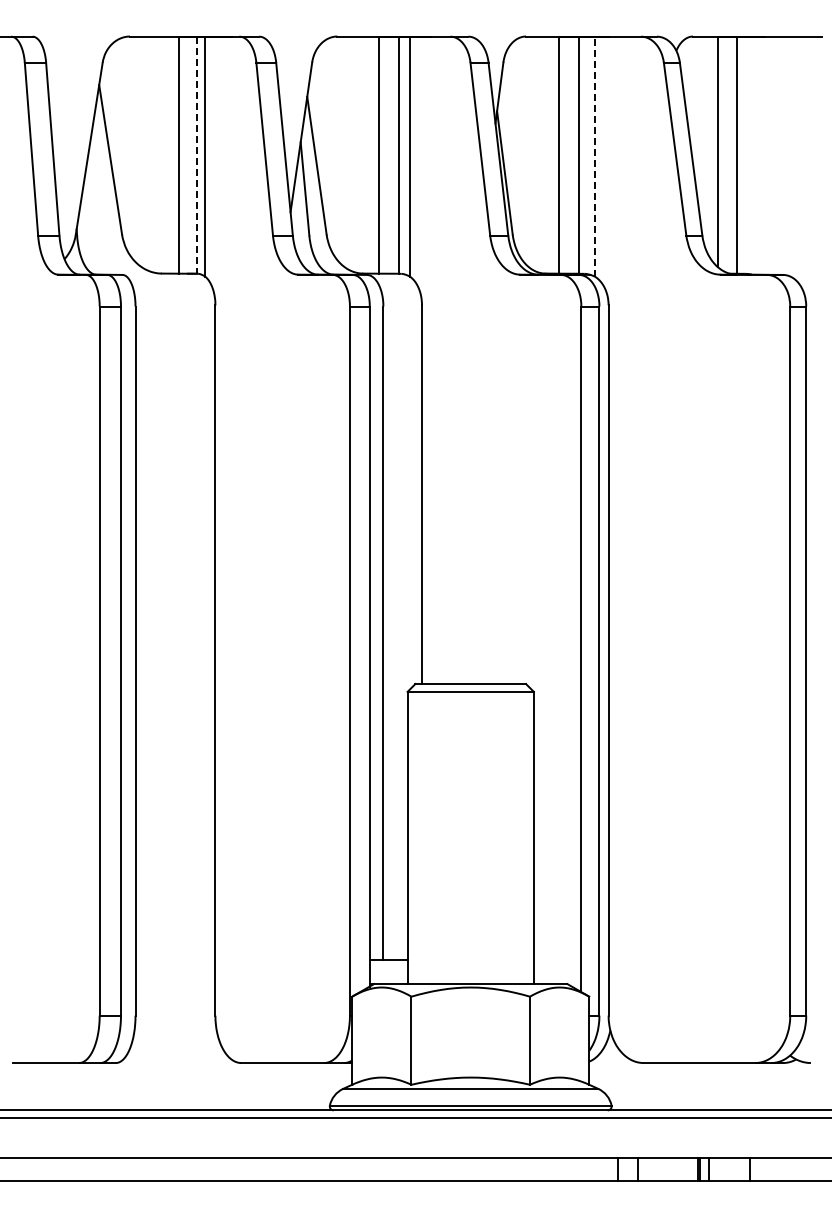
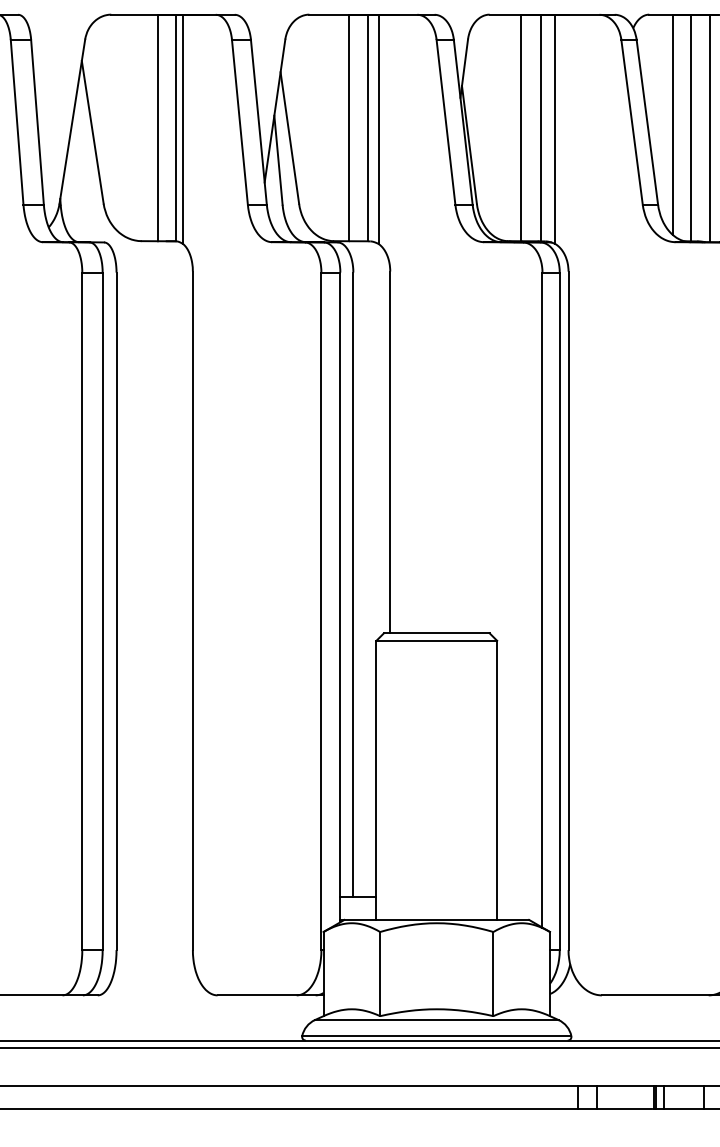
line: (197, 155) -> (175, 128), dashed -> solid
line: (756, 155) -> (709, 128), added
line: (594, 156) -> (555, 129), dashed -> solid

